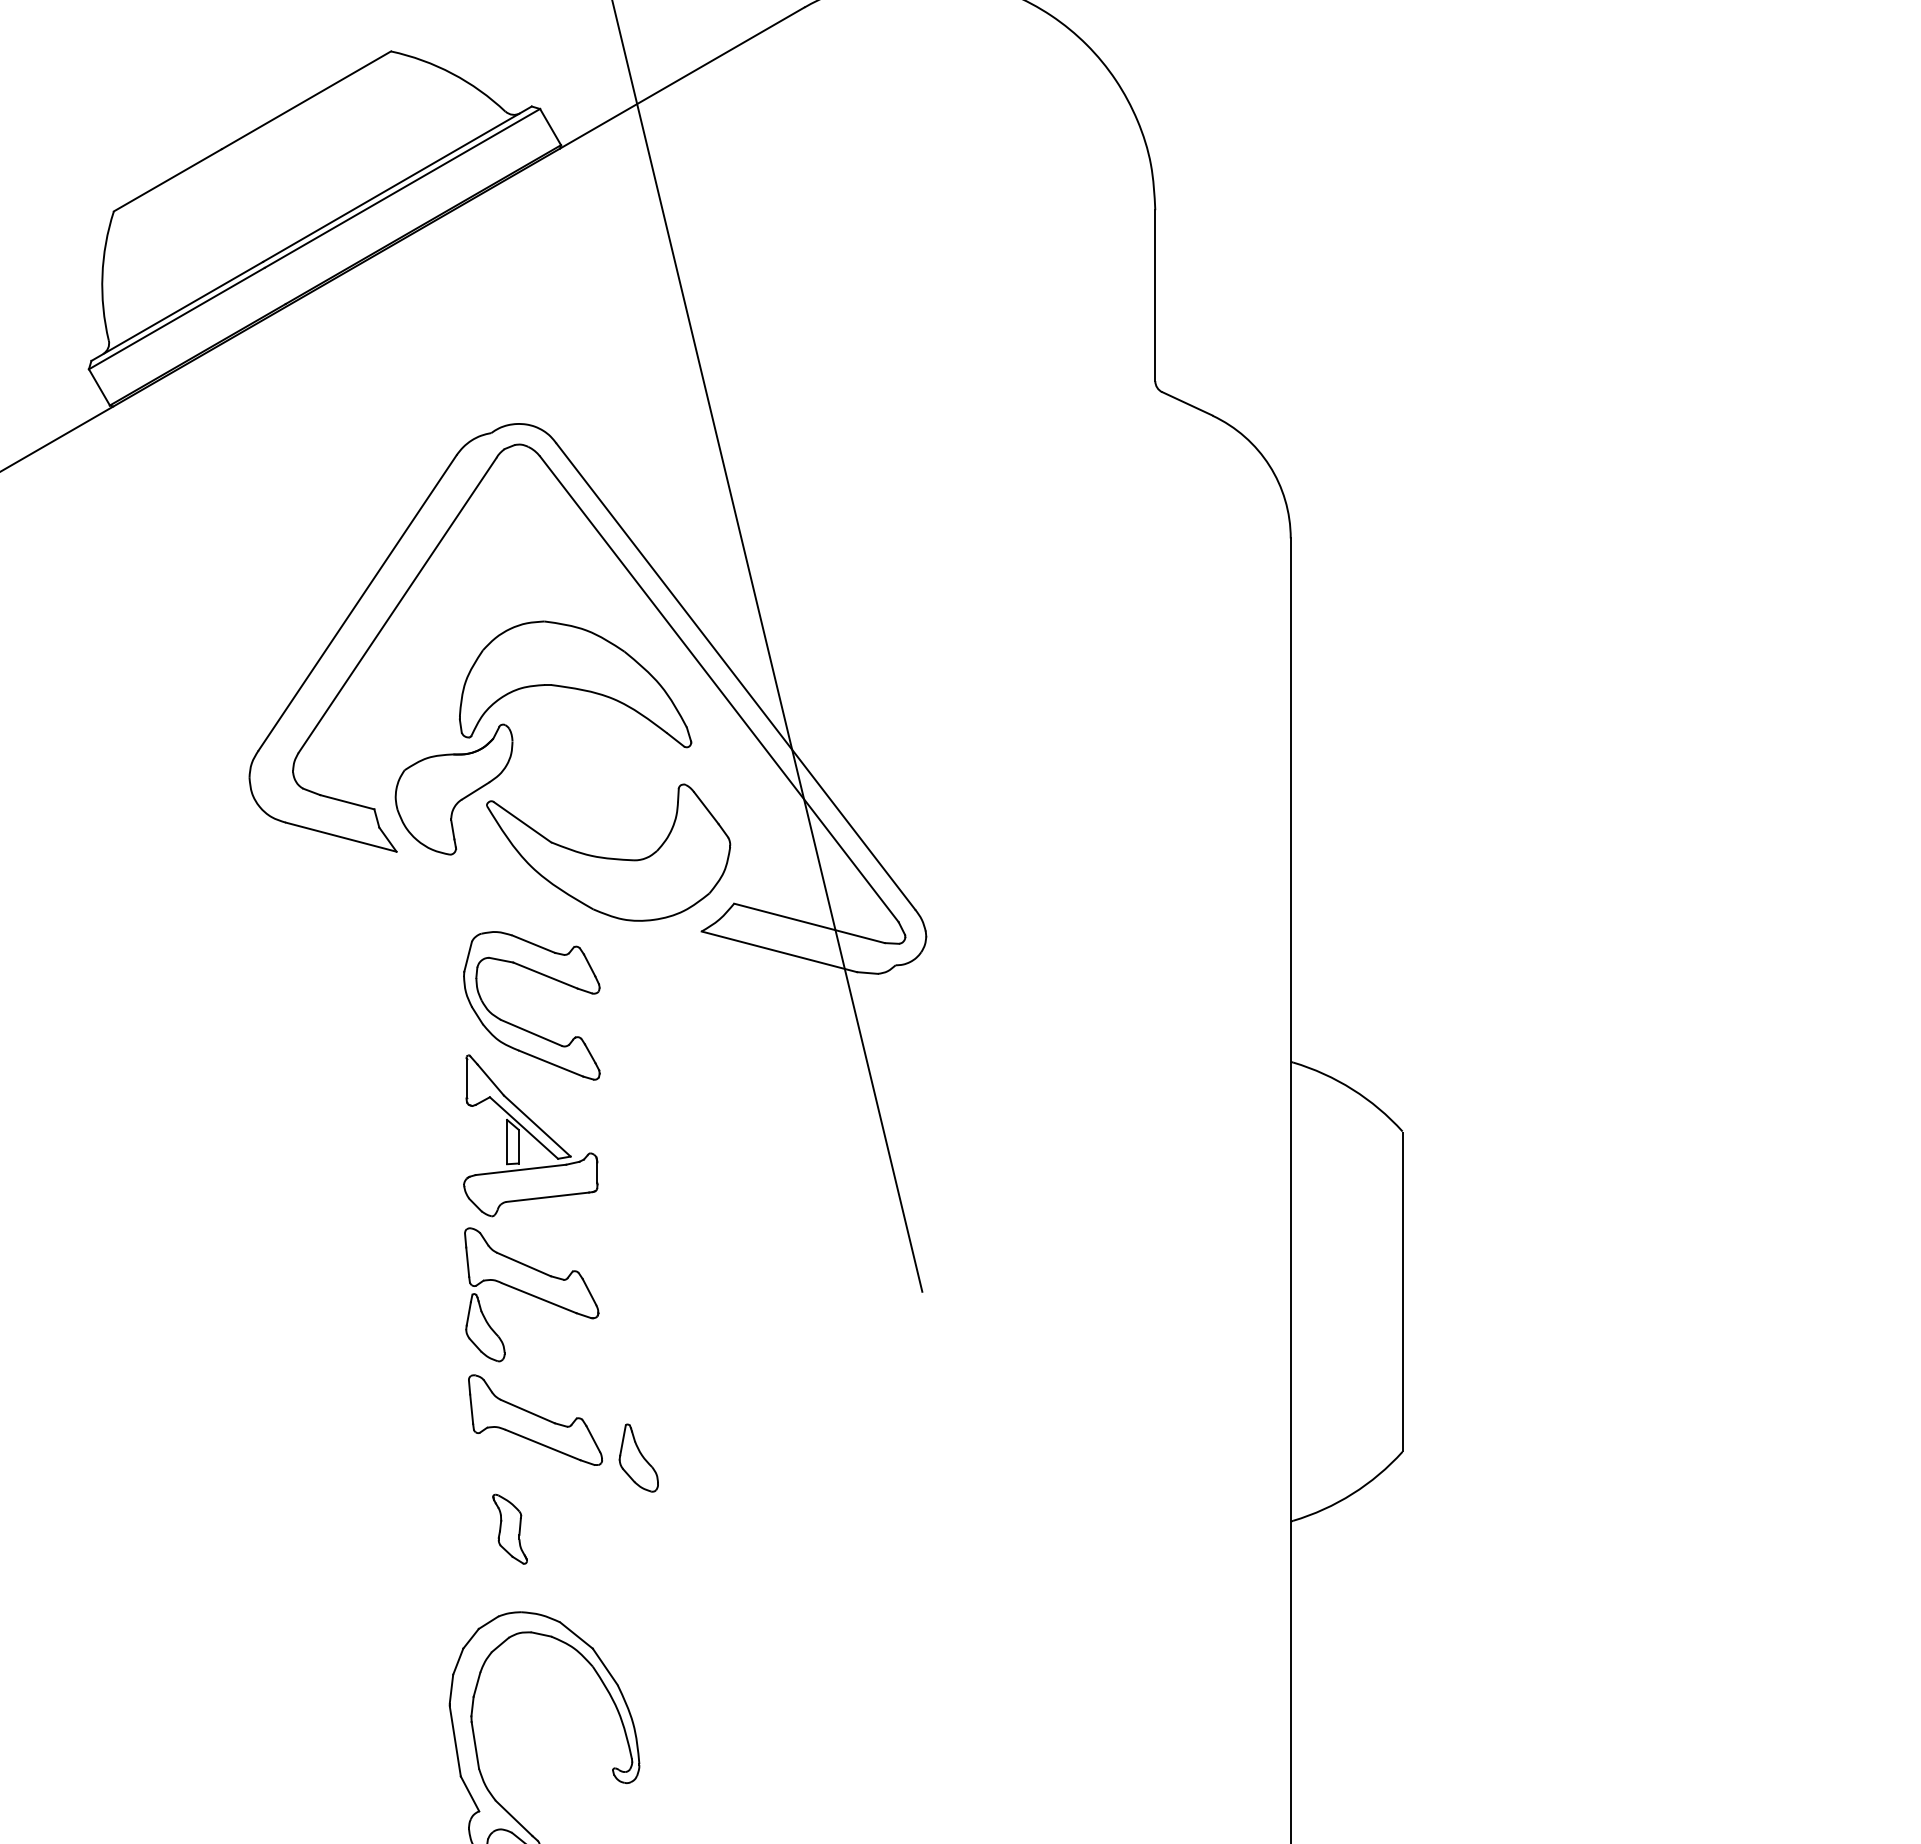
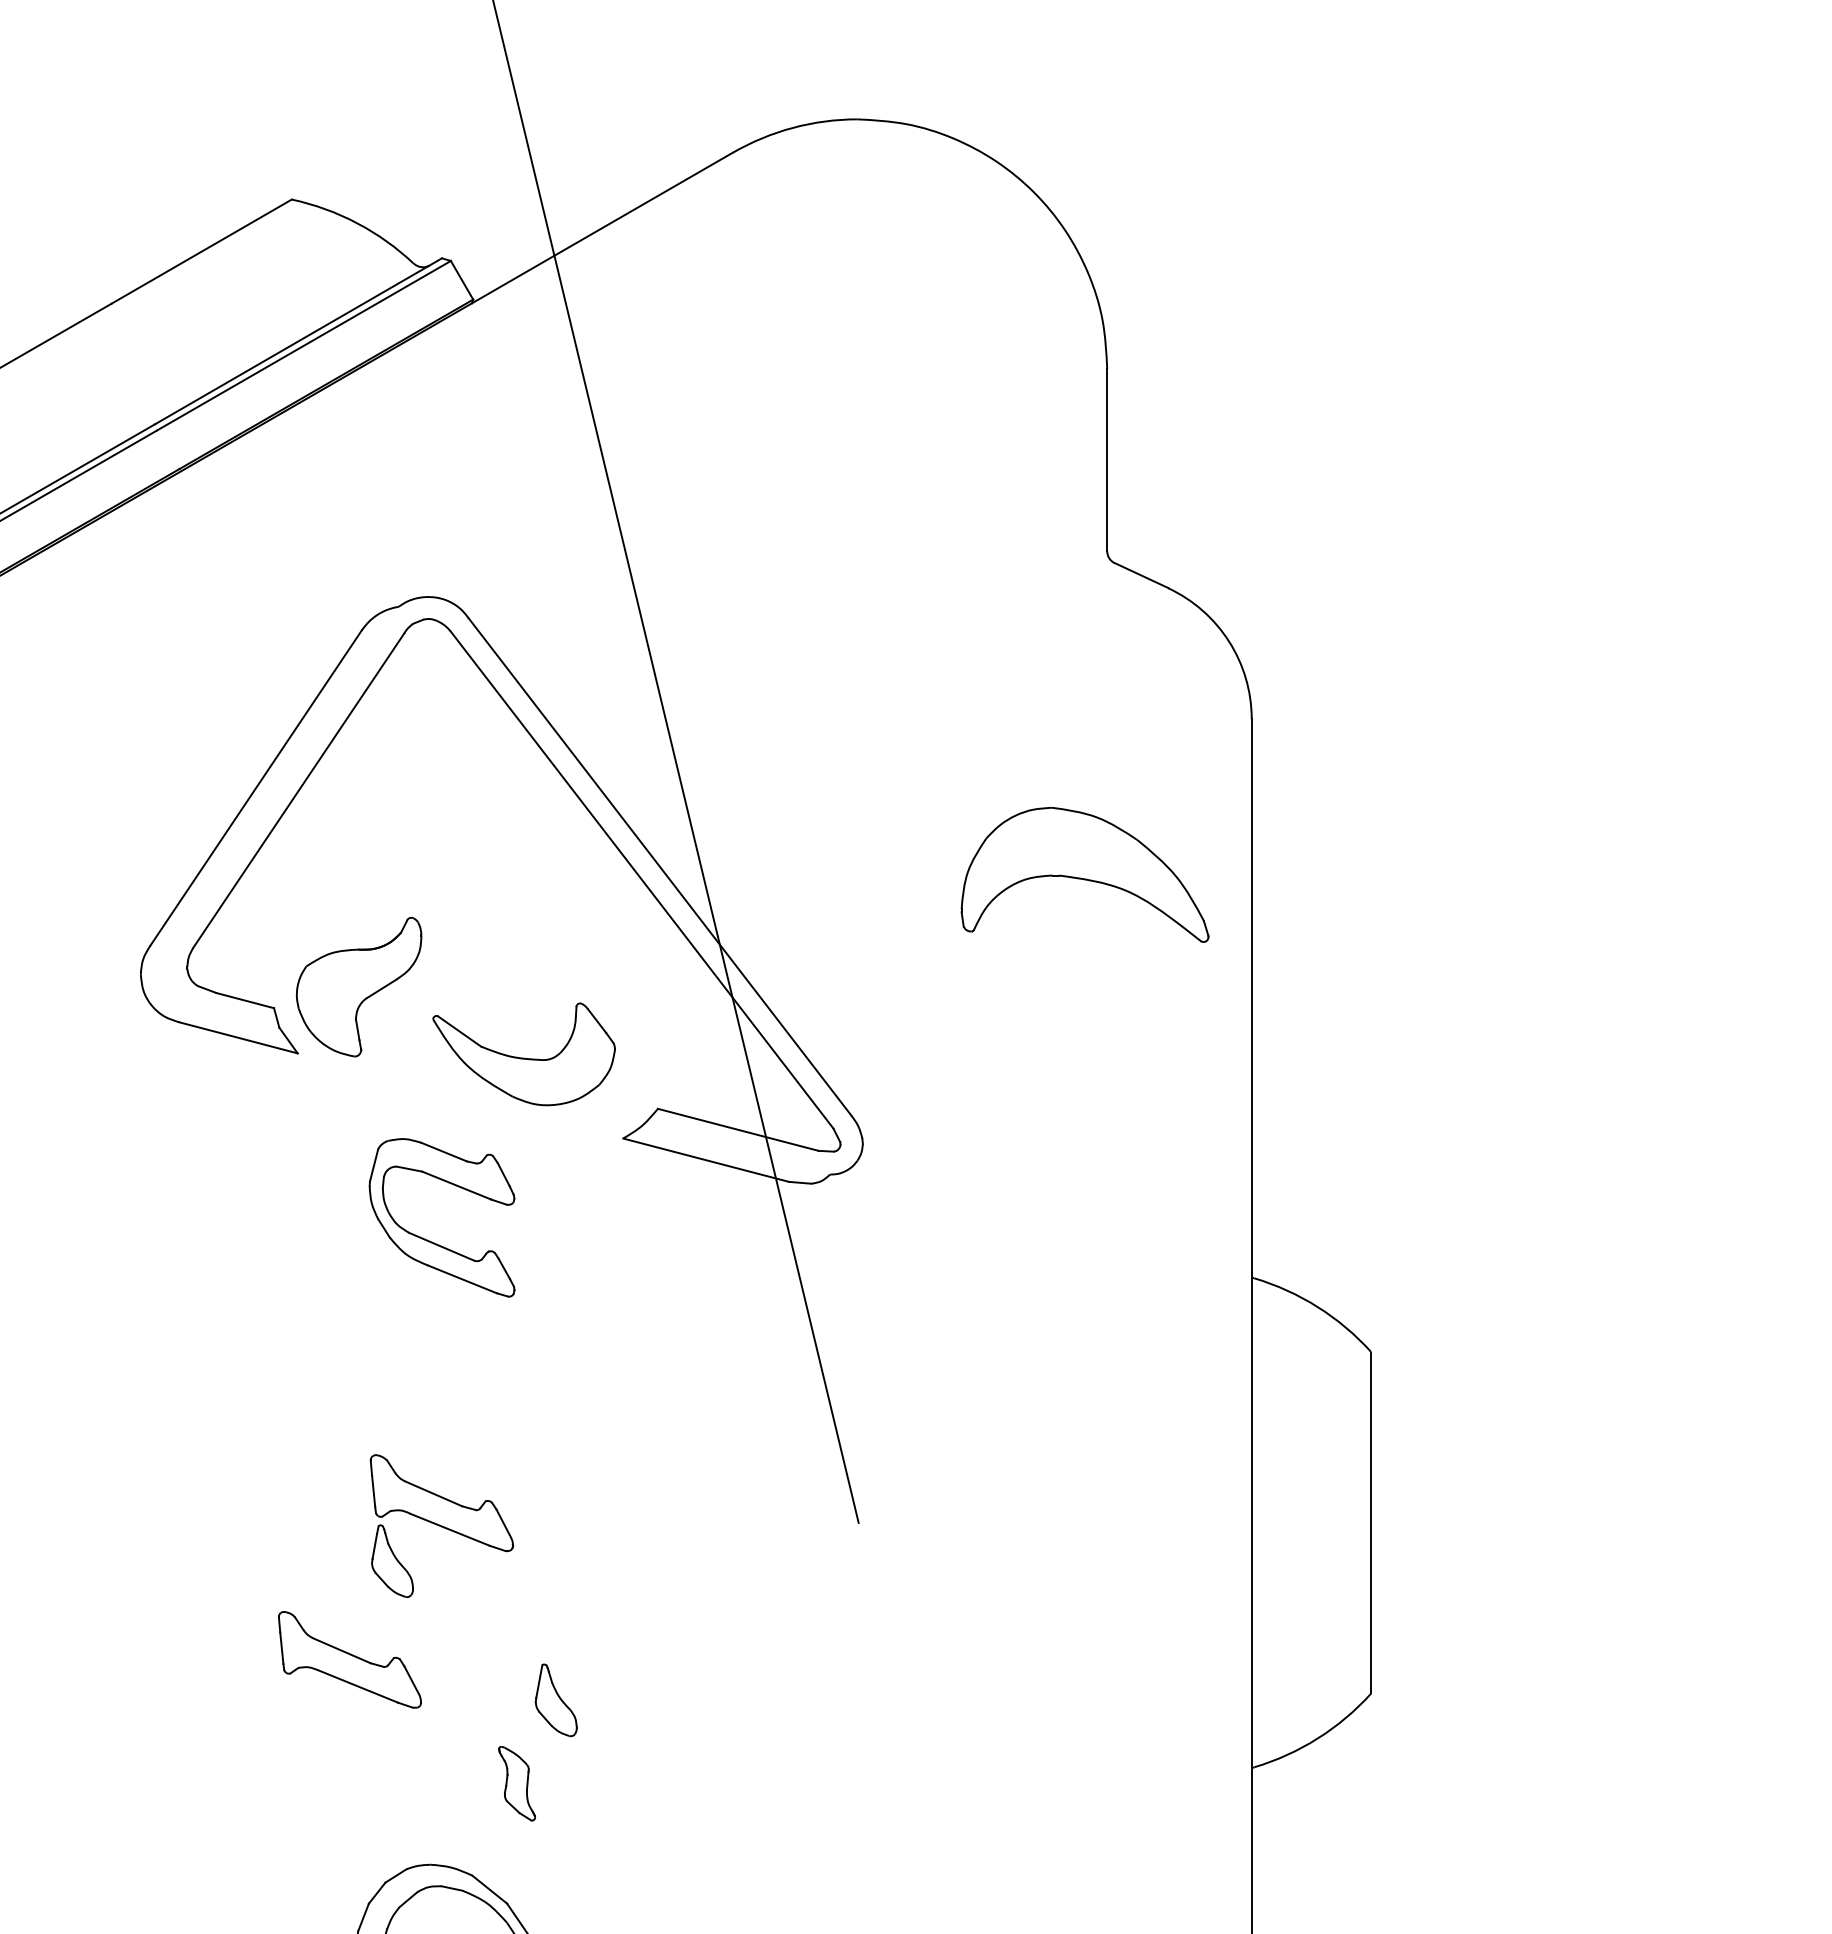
part: (575, 684) -> (1085, 874), moved
part: (608, 852) -> (523, 1054), size x0.7
part: (530, 1135) -> (440, 1356), removed
part: (535, 1419) -> (349, 1659), moved
part: (509, 1528) -> (516, 1782), moved

